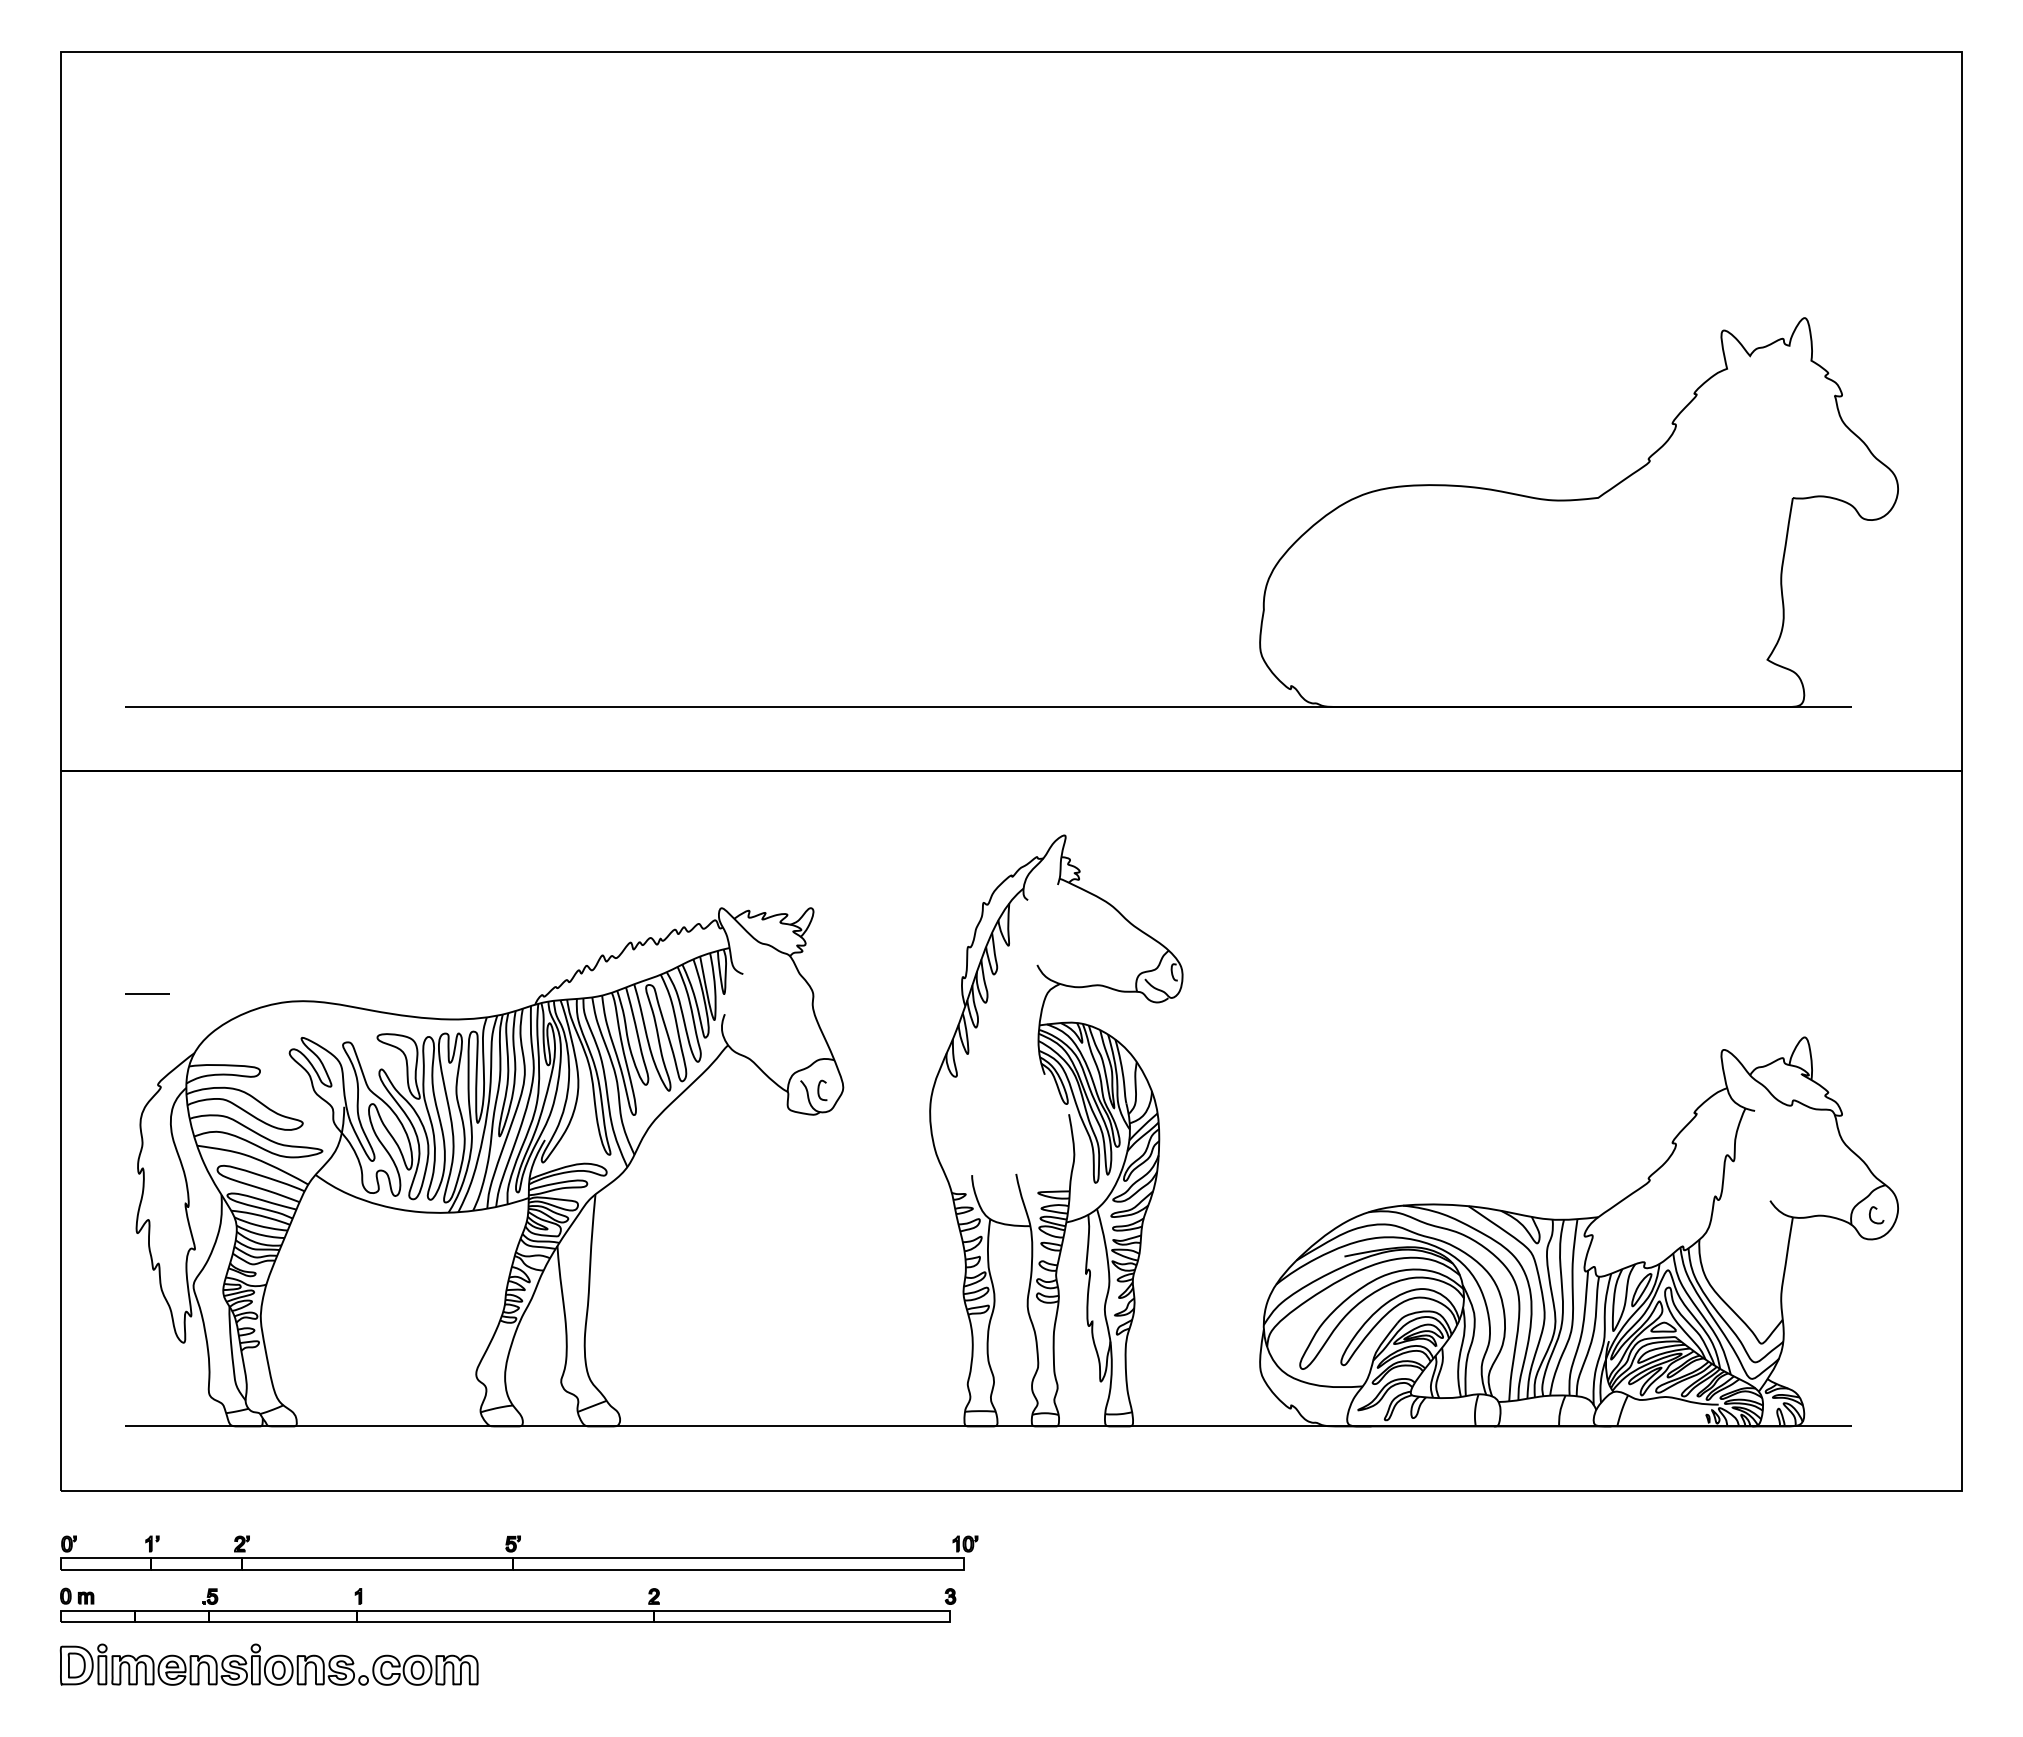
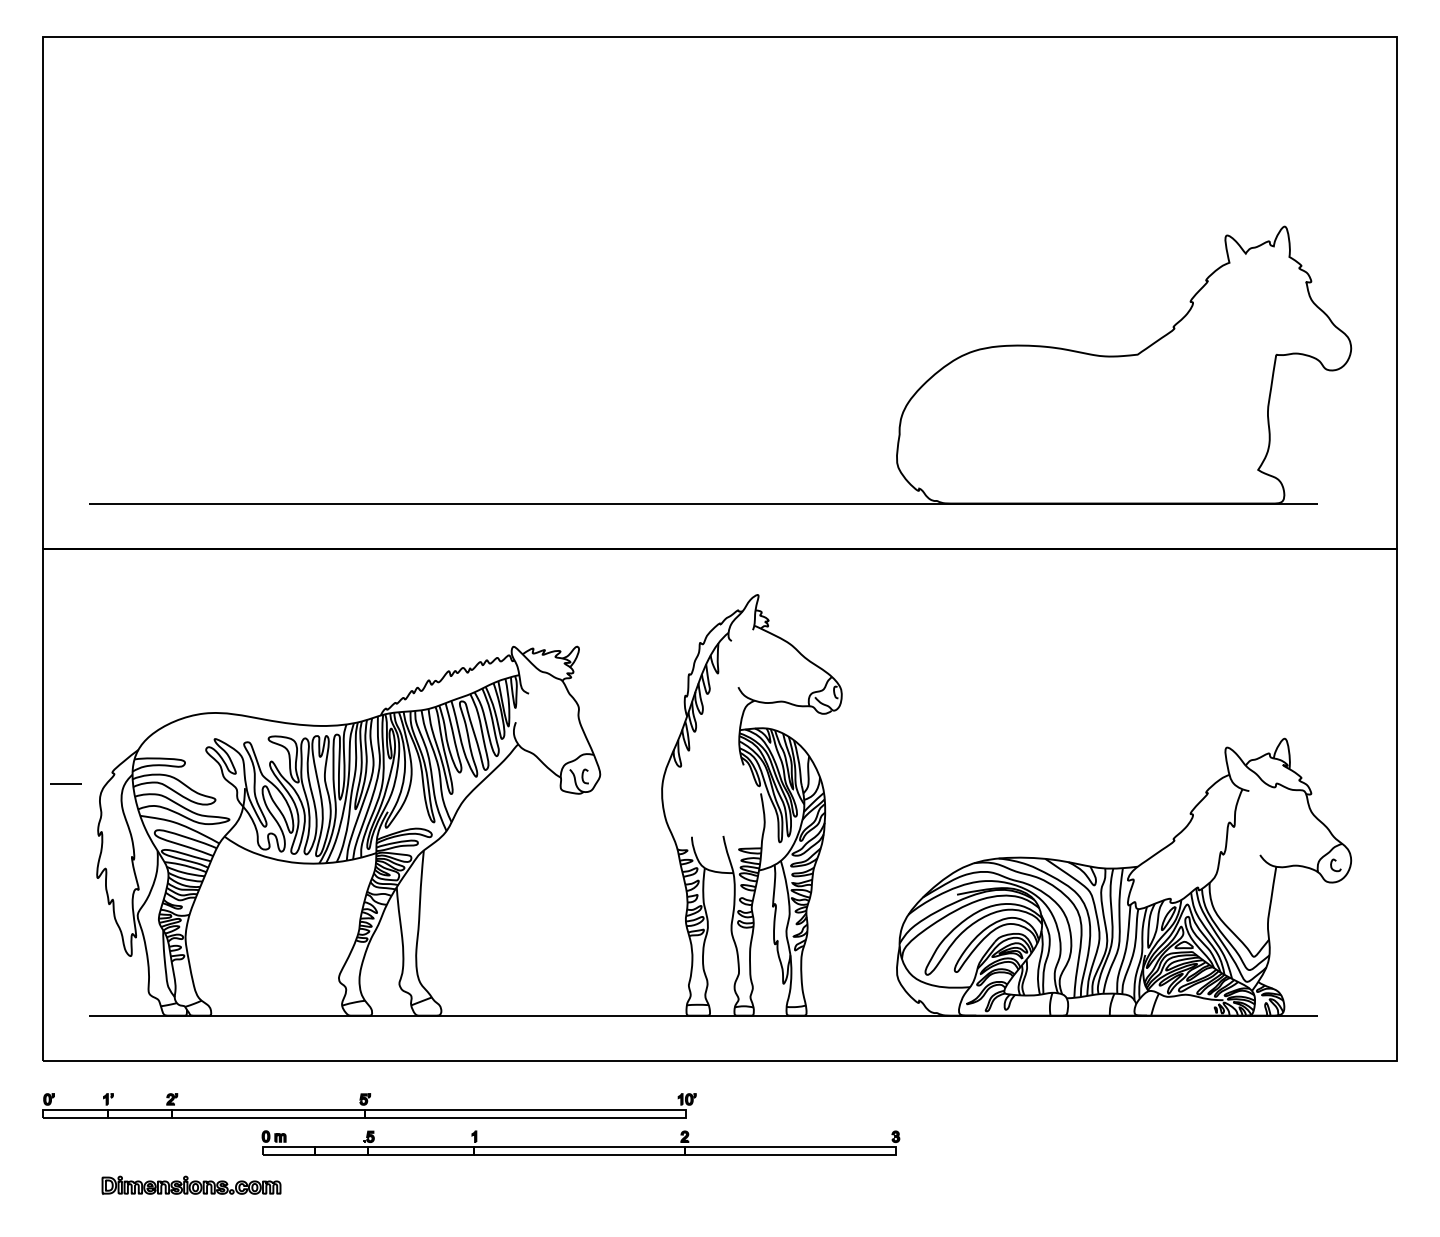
line: (147, 993) -> (65, 784), moved
part: (508, 1604) -> (581, 1142), moved
part: (268, 1664) -> (191, 1185), size x0.6

